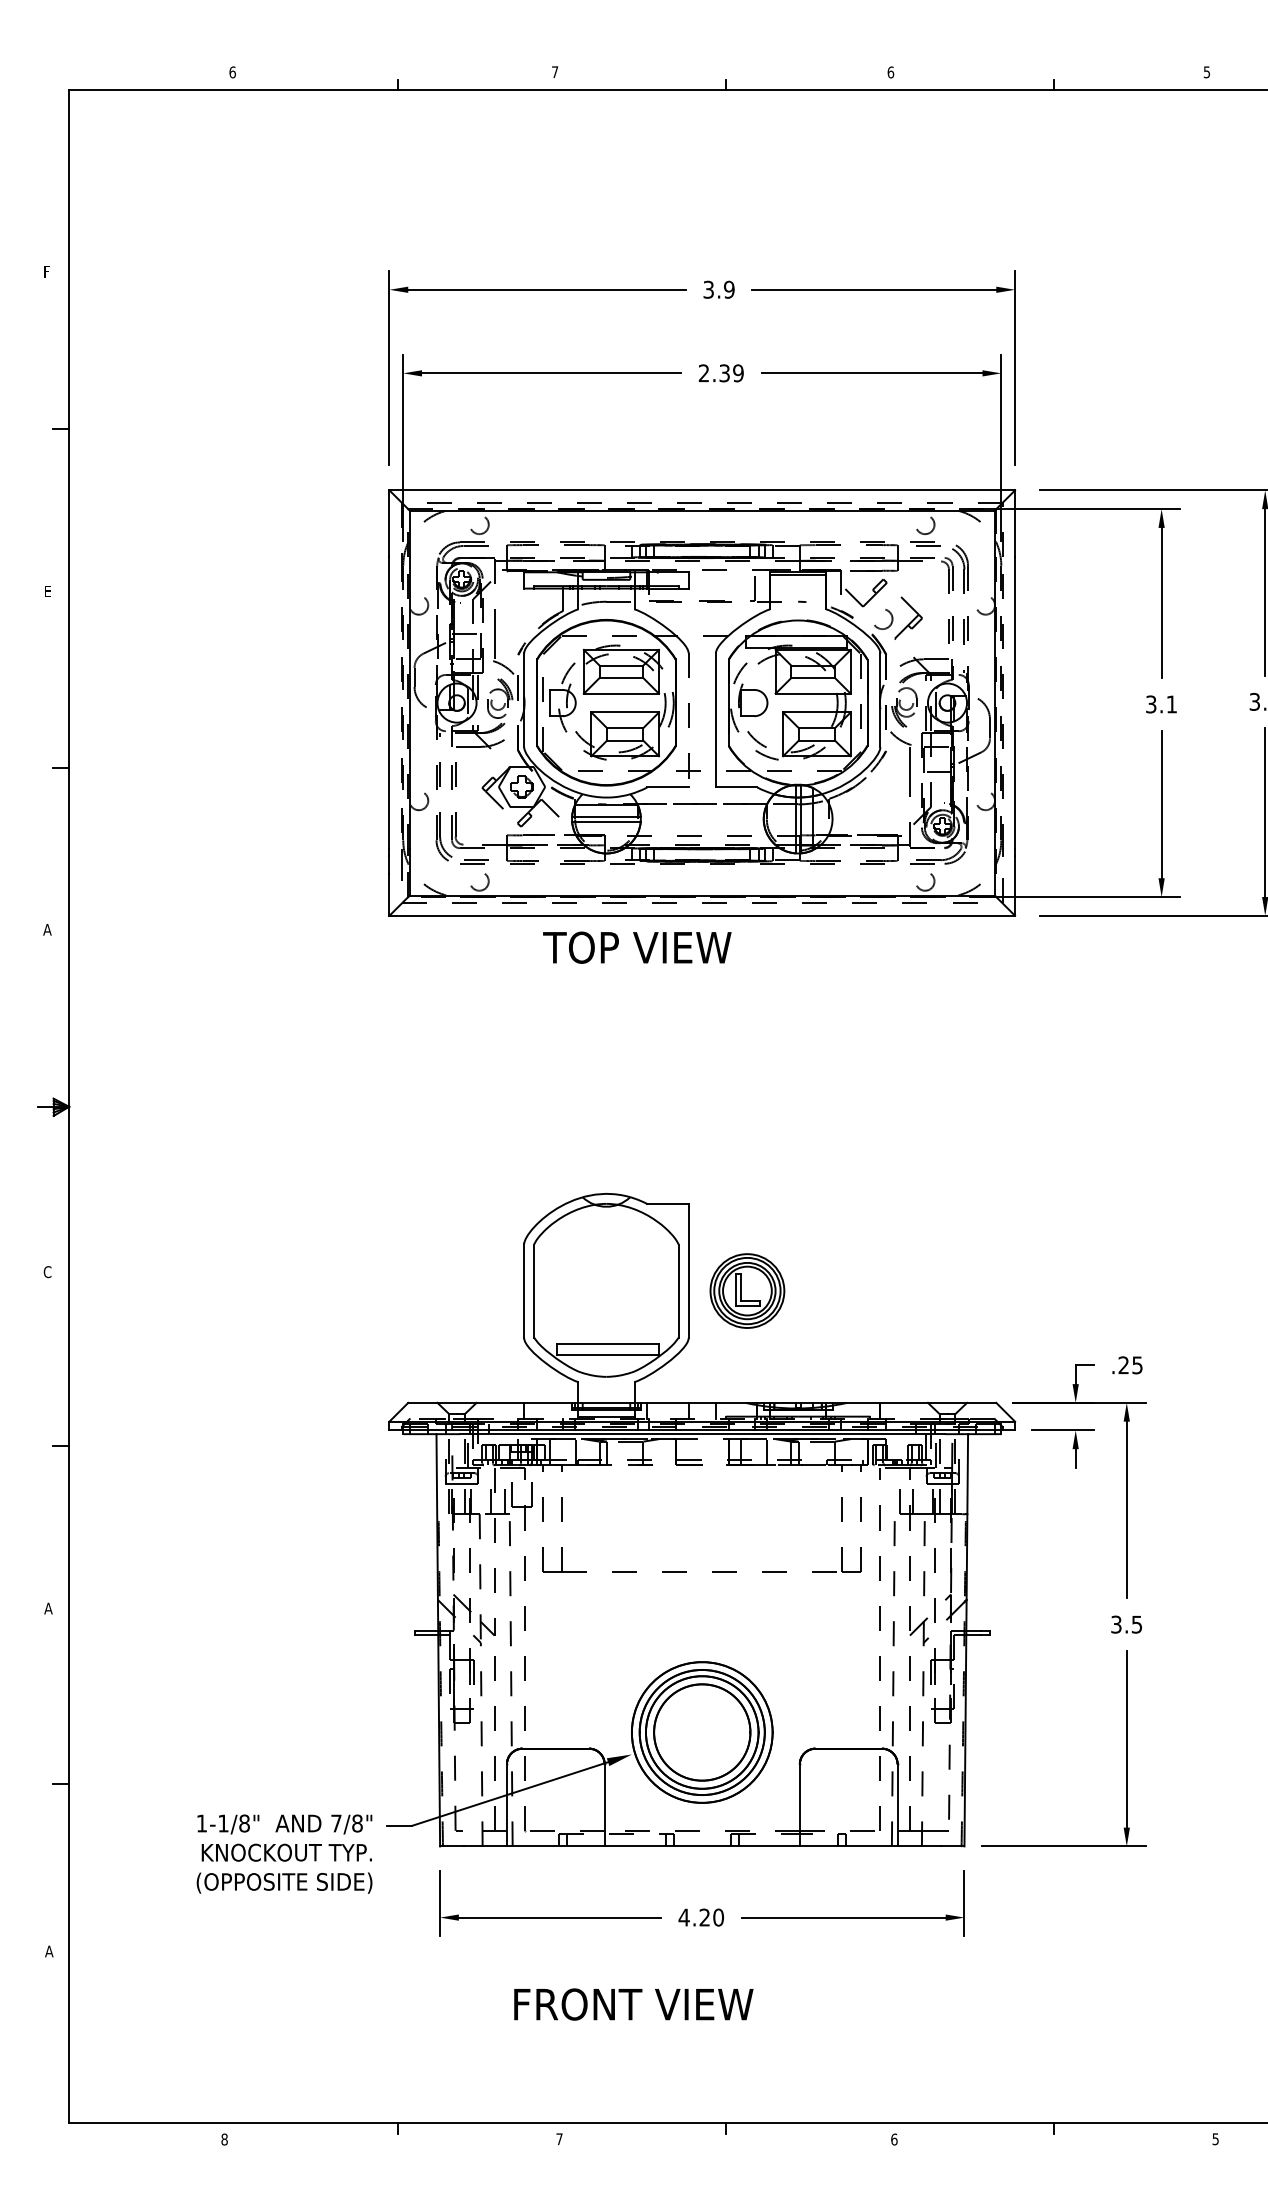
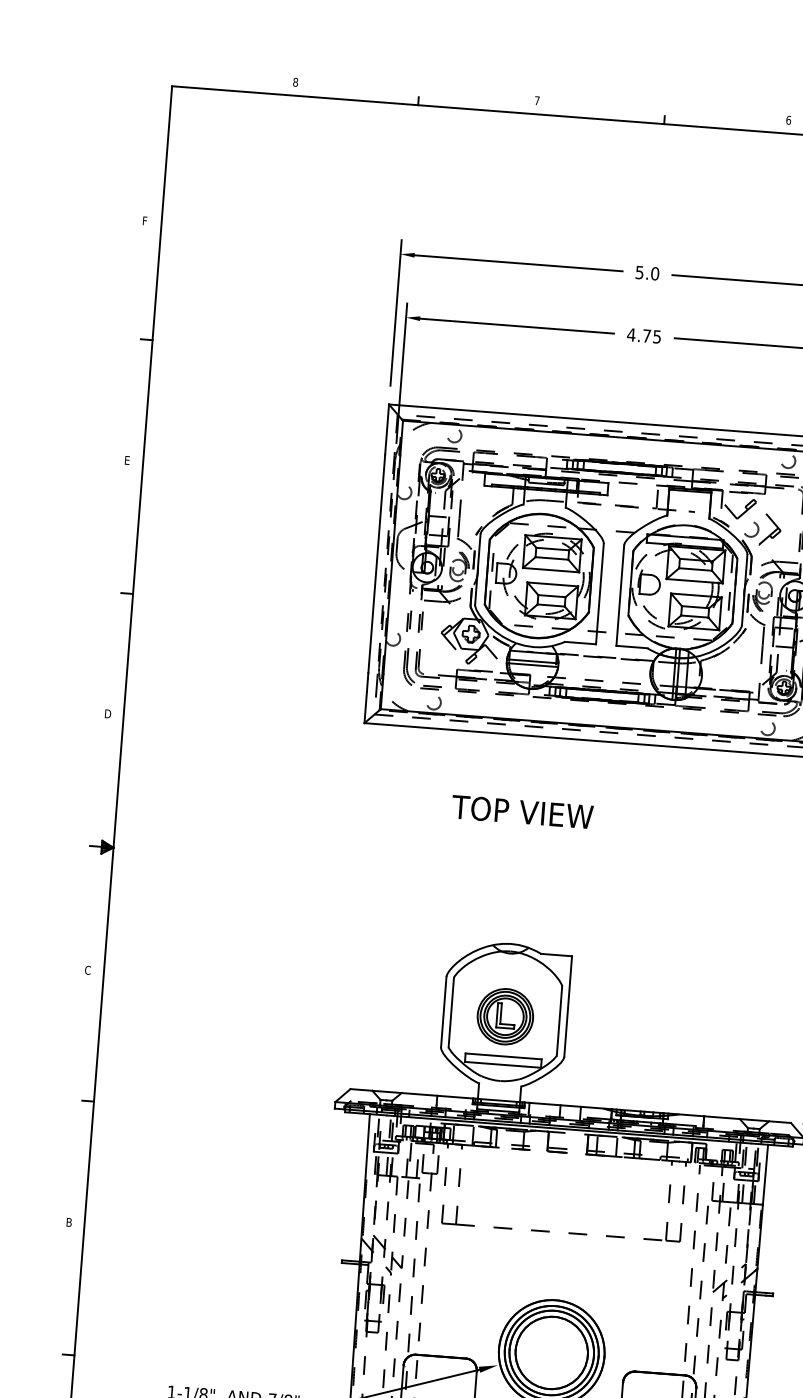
text: (232, 72) -> (295, 82), 6 -> 8
text: (719, 289) -> (647, 273), 3.9 -> 5.0
text: (720, 373) -> (643, 336), 2.39 -> 4.75
line: (688, 720) -> (599, 594), dashed -> solid
text: (47, 929) -> (107, 713), A -> D
text: (637, 947) -> (522, 811), moved
part: (747, 1290) -> (505, 1016), moved
text: (48, 1608) -> (69, 1222), A -> B

